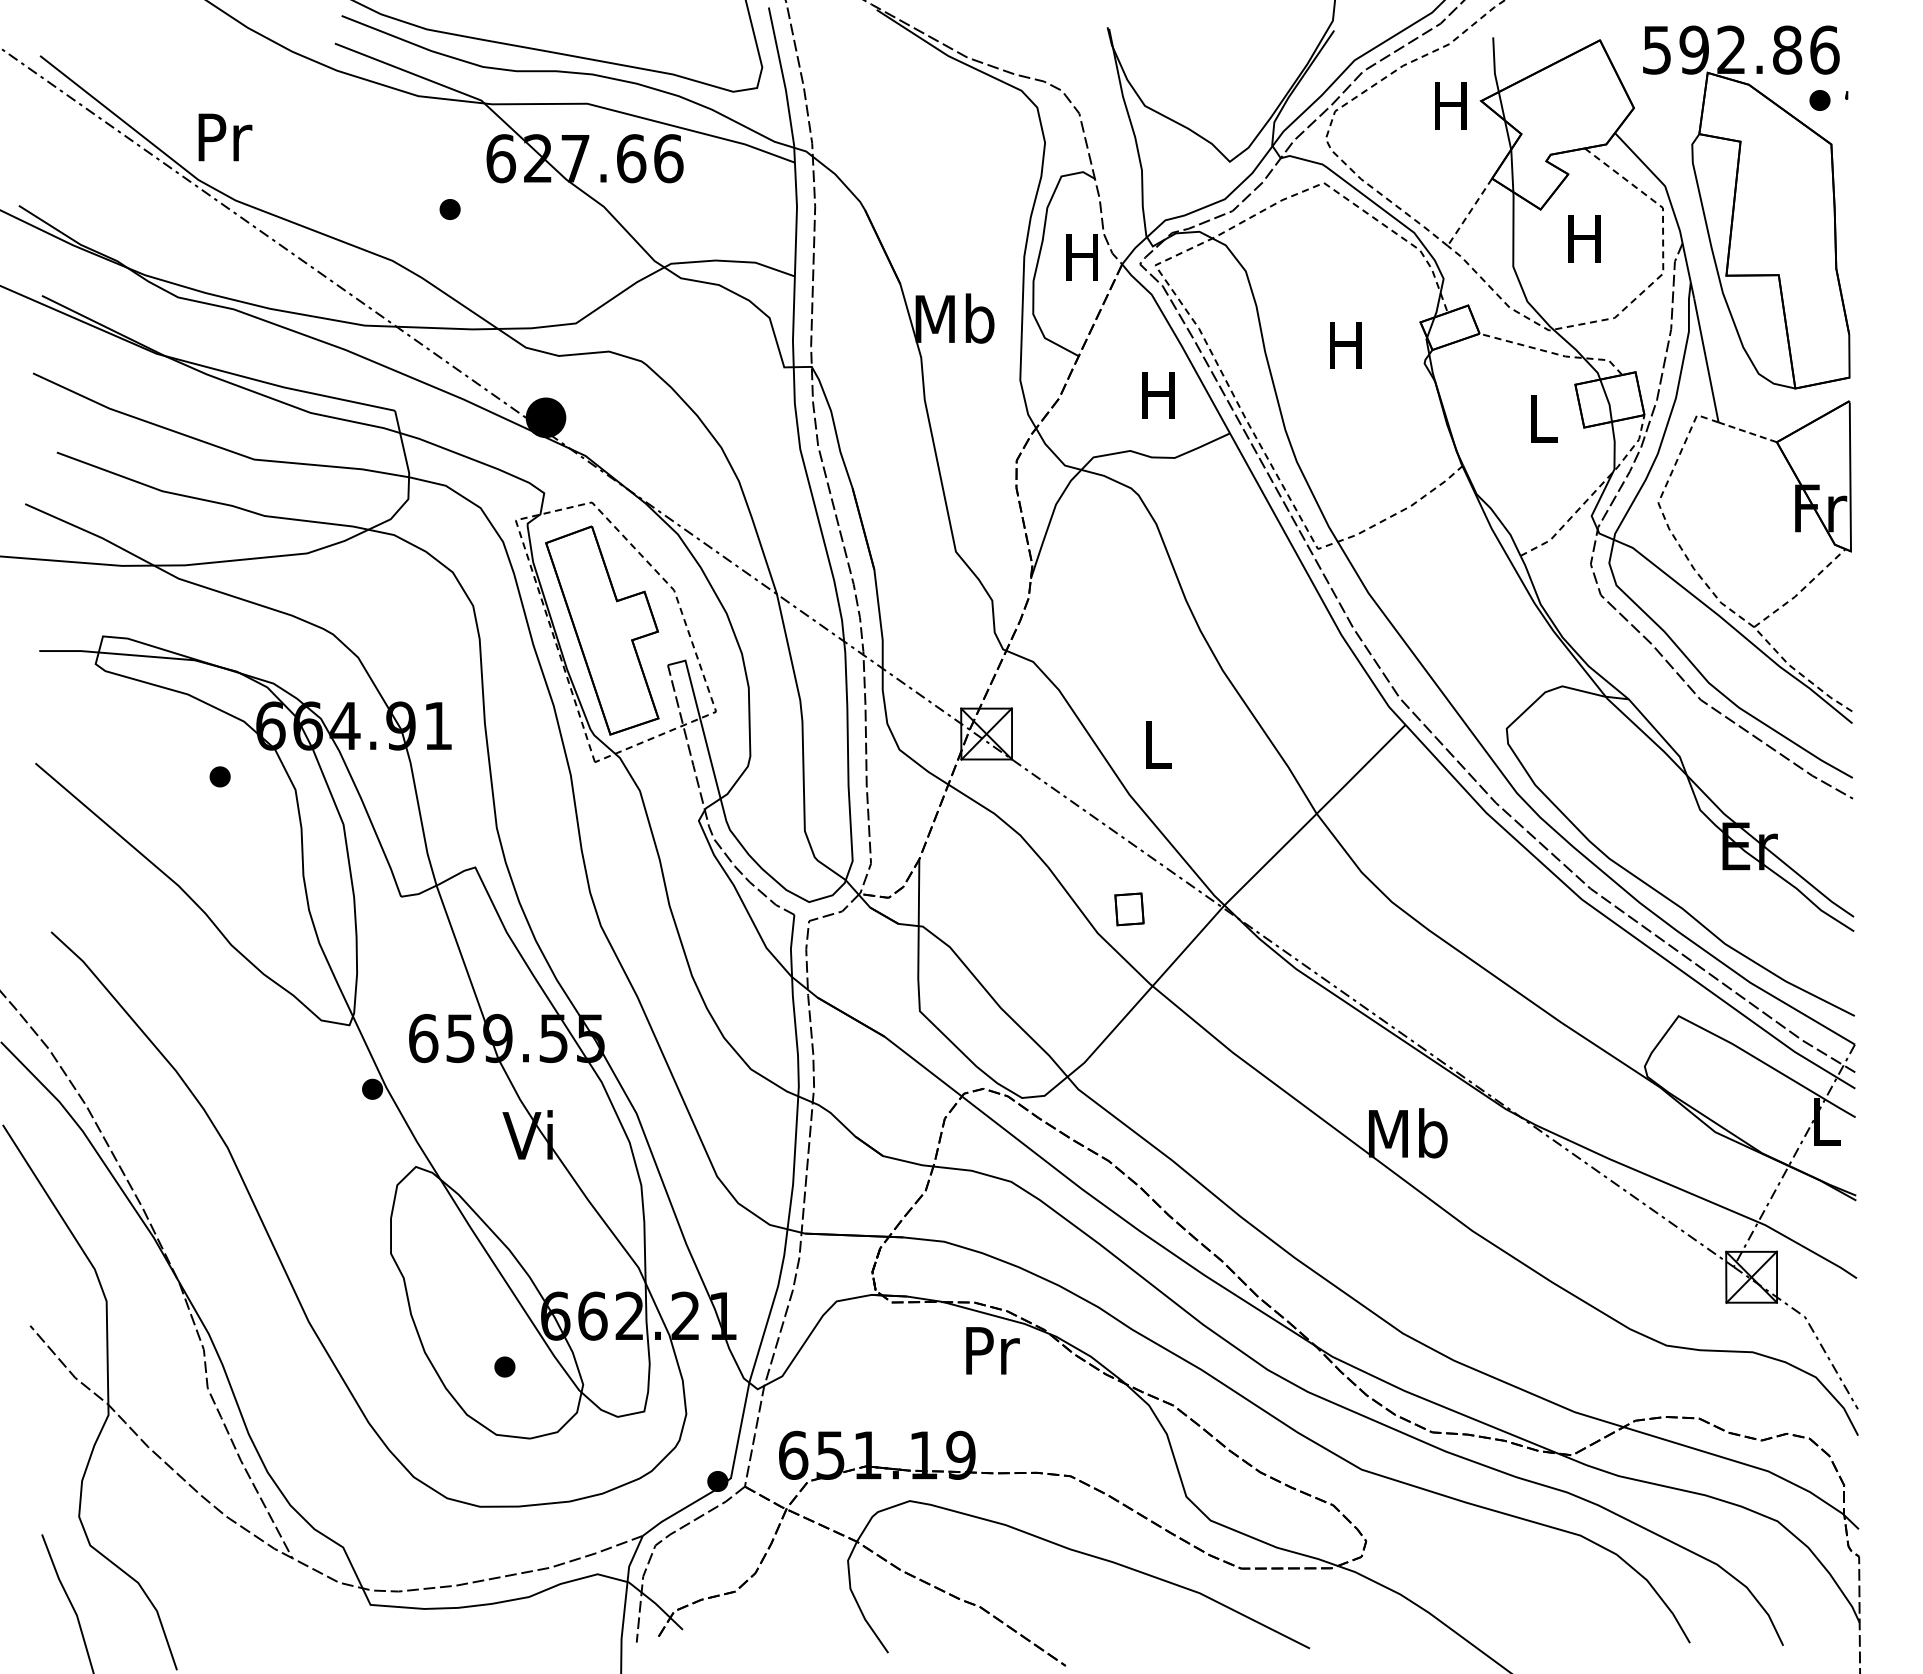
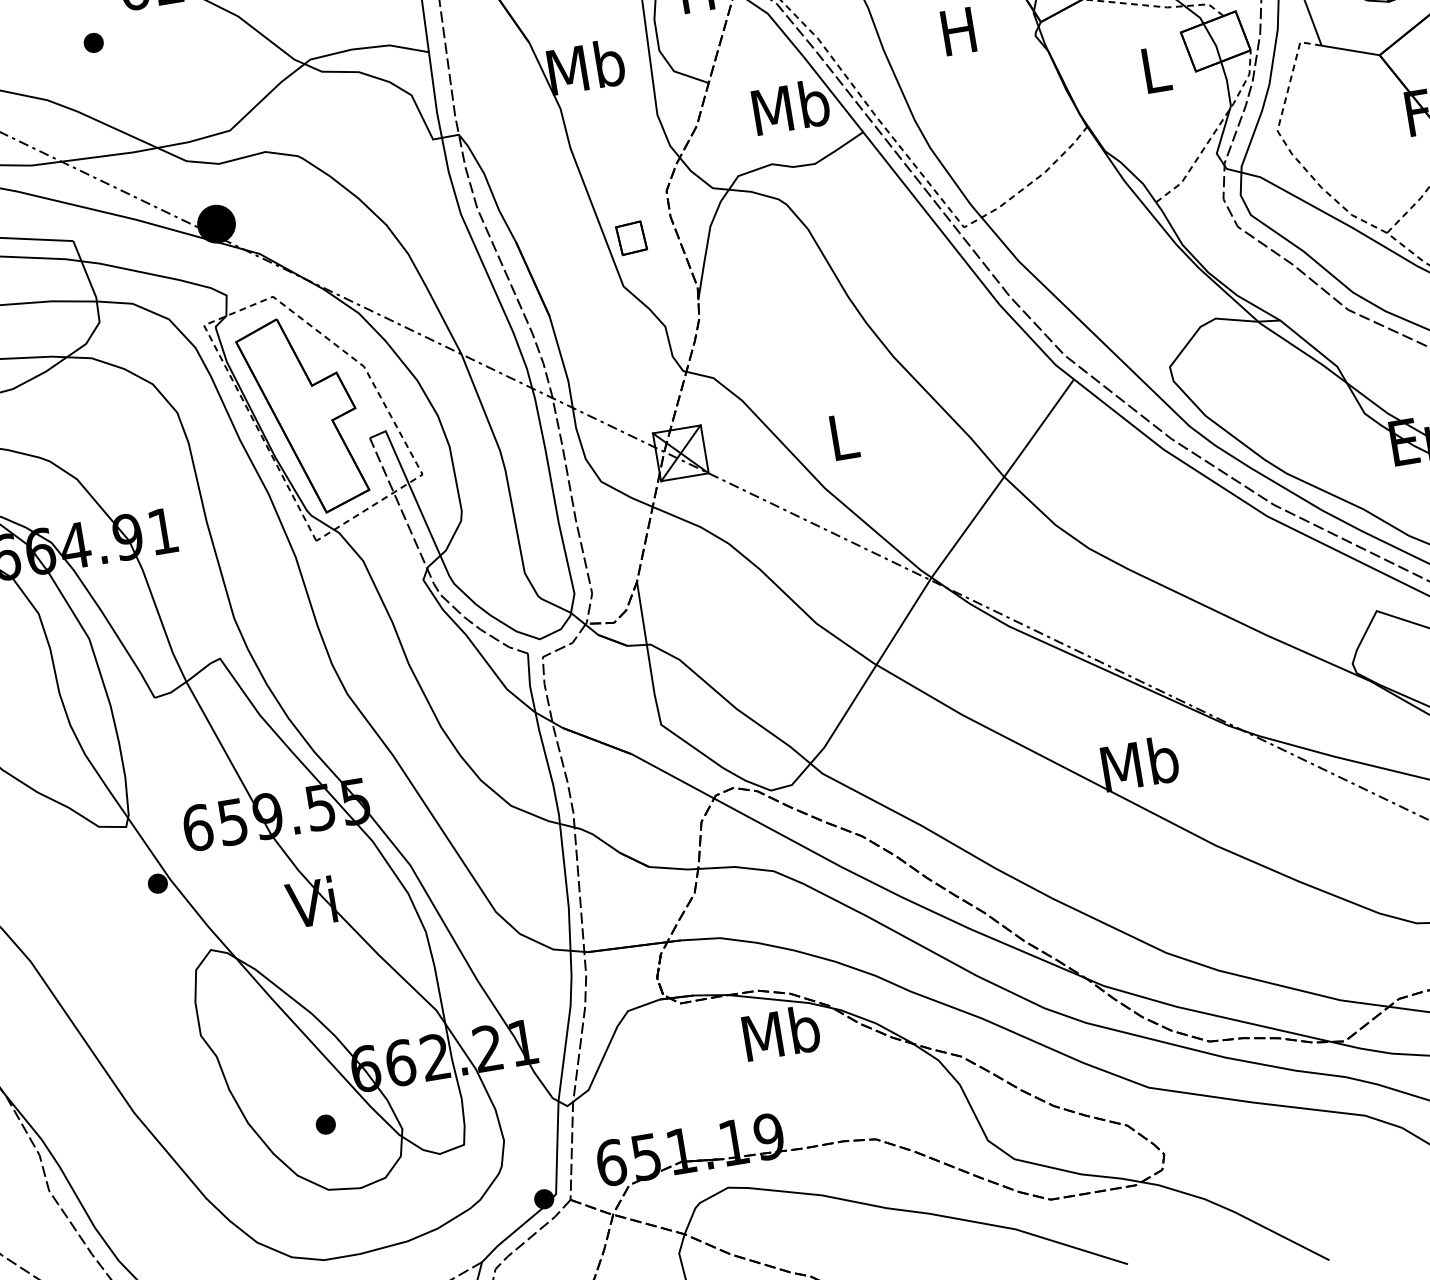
text: (1159, 395) -> (790, 107), H -> Mb
line: (1747, 432) -> (1350, 50), dashed -> solid
part: (1129, 909) -> (631, 238), moved
text: (991, 1350) -> (781, 1033), Pr -> Mb

